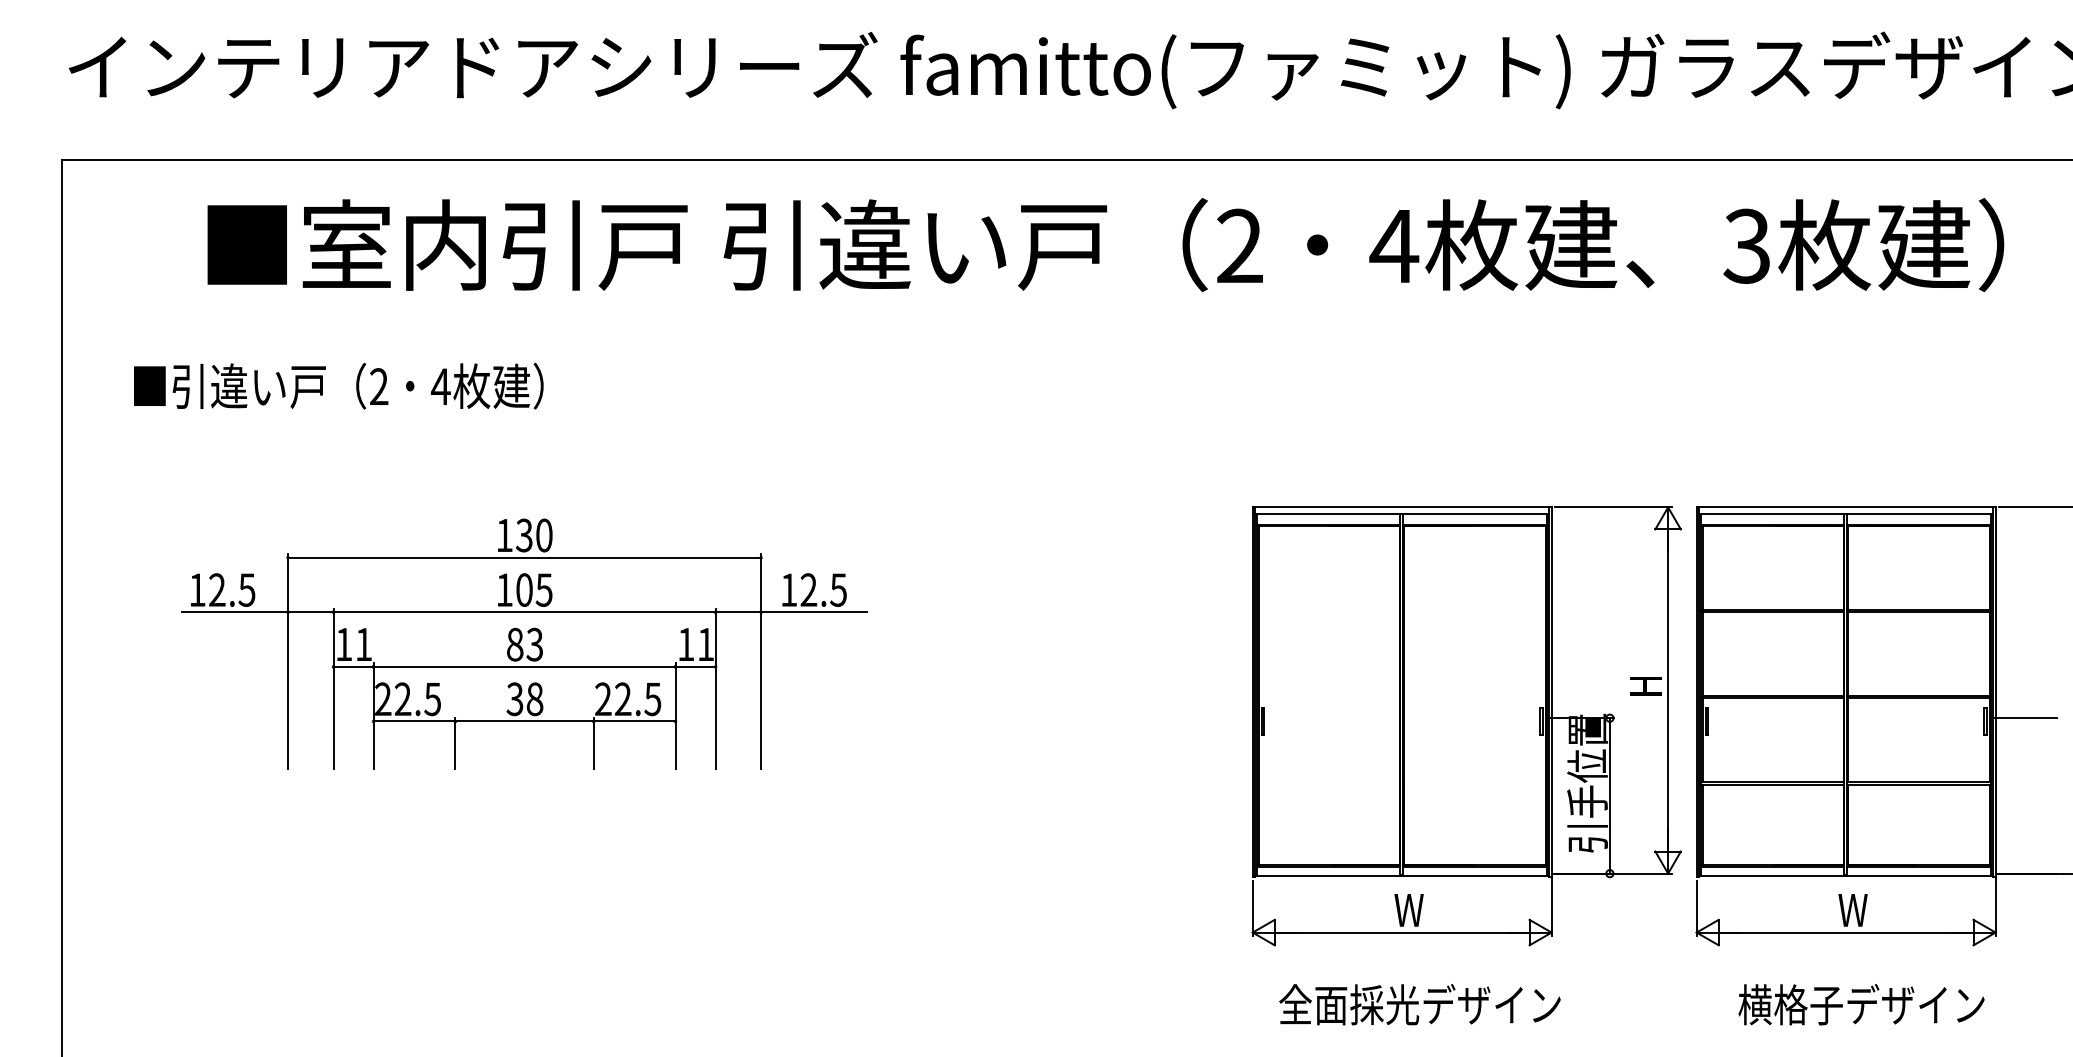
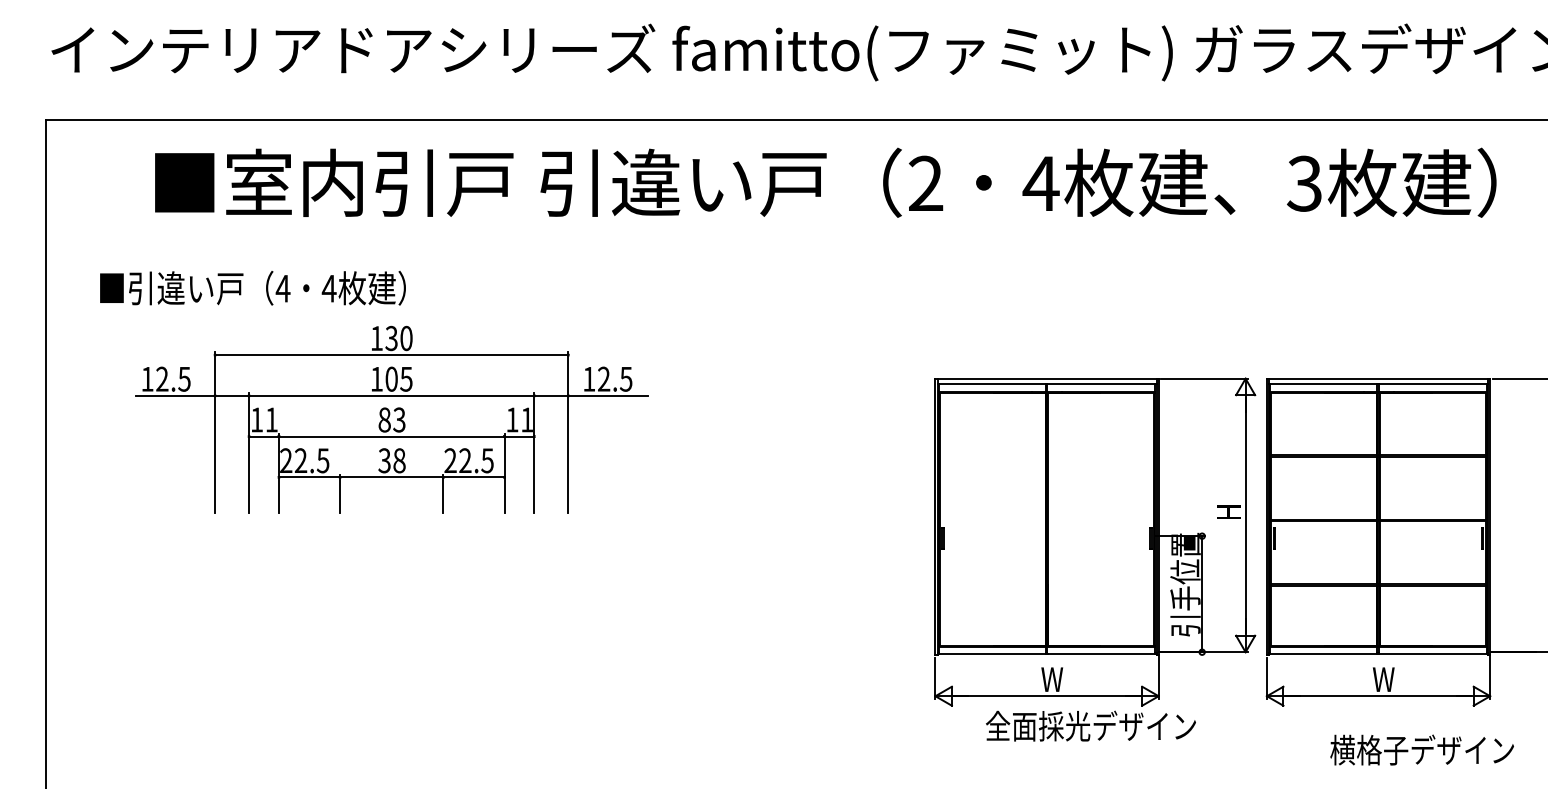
text: (379, 386) -> (283, 288), 2 -> 4
part: (524, 643) -> (391, 419), moved
line: (2023, 718) -> (1510, 536), removed
text: (1419, 1004) -> (1090, 726), moved
text: (1861, 1004) -> (1422, 749), moved

